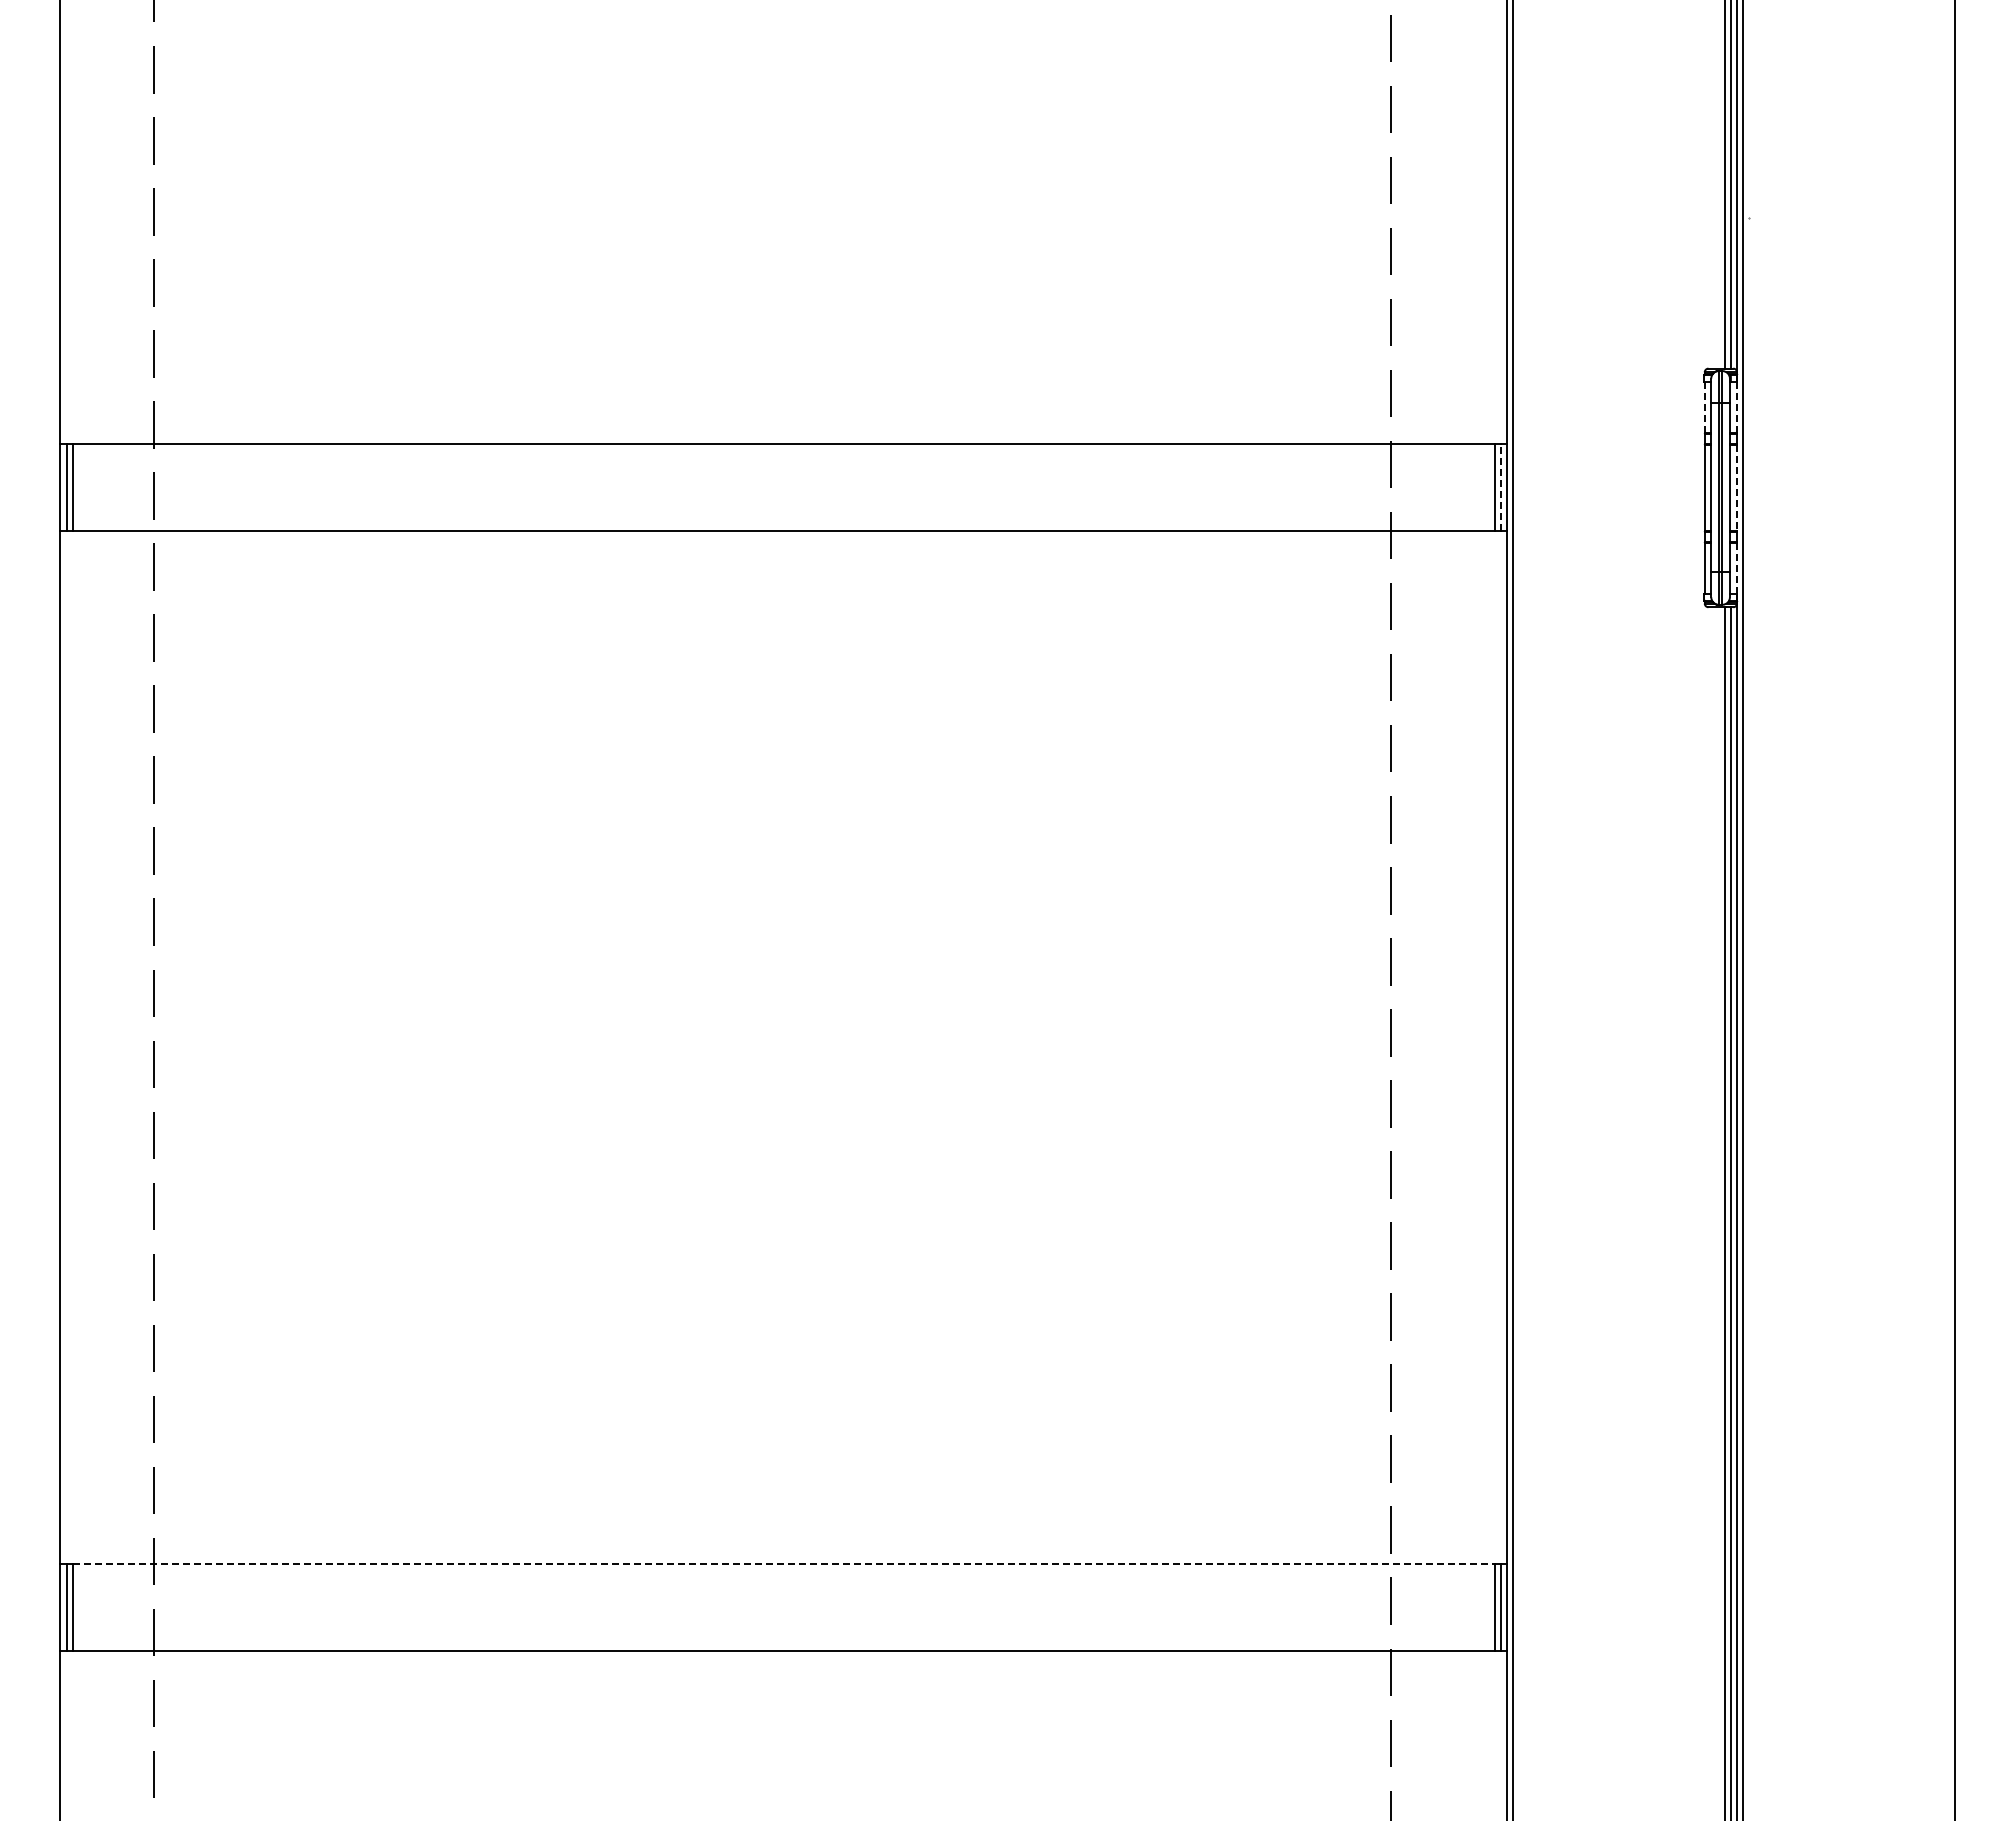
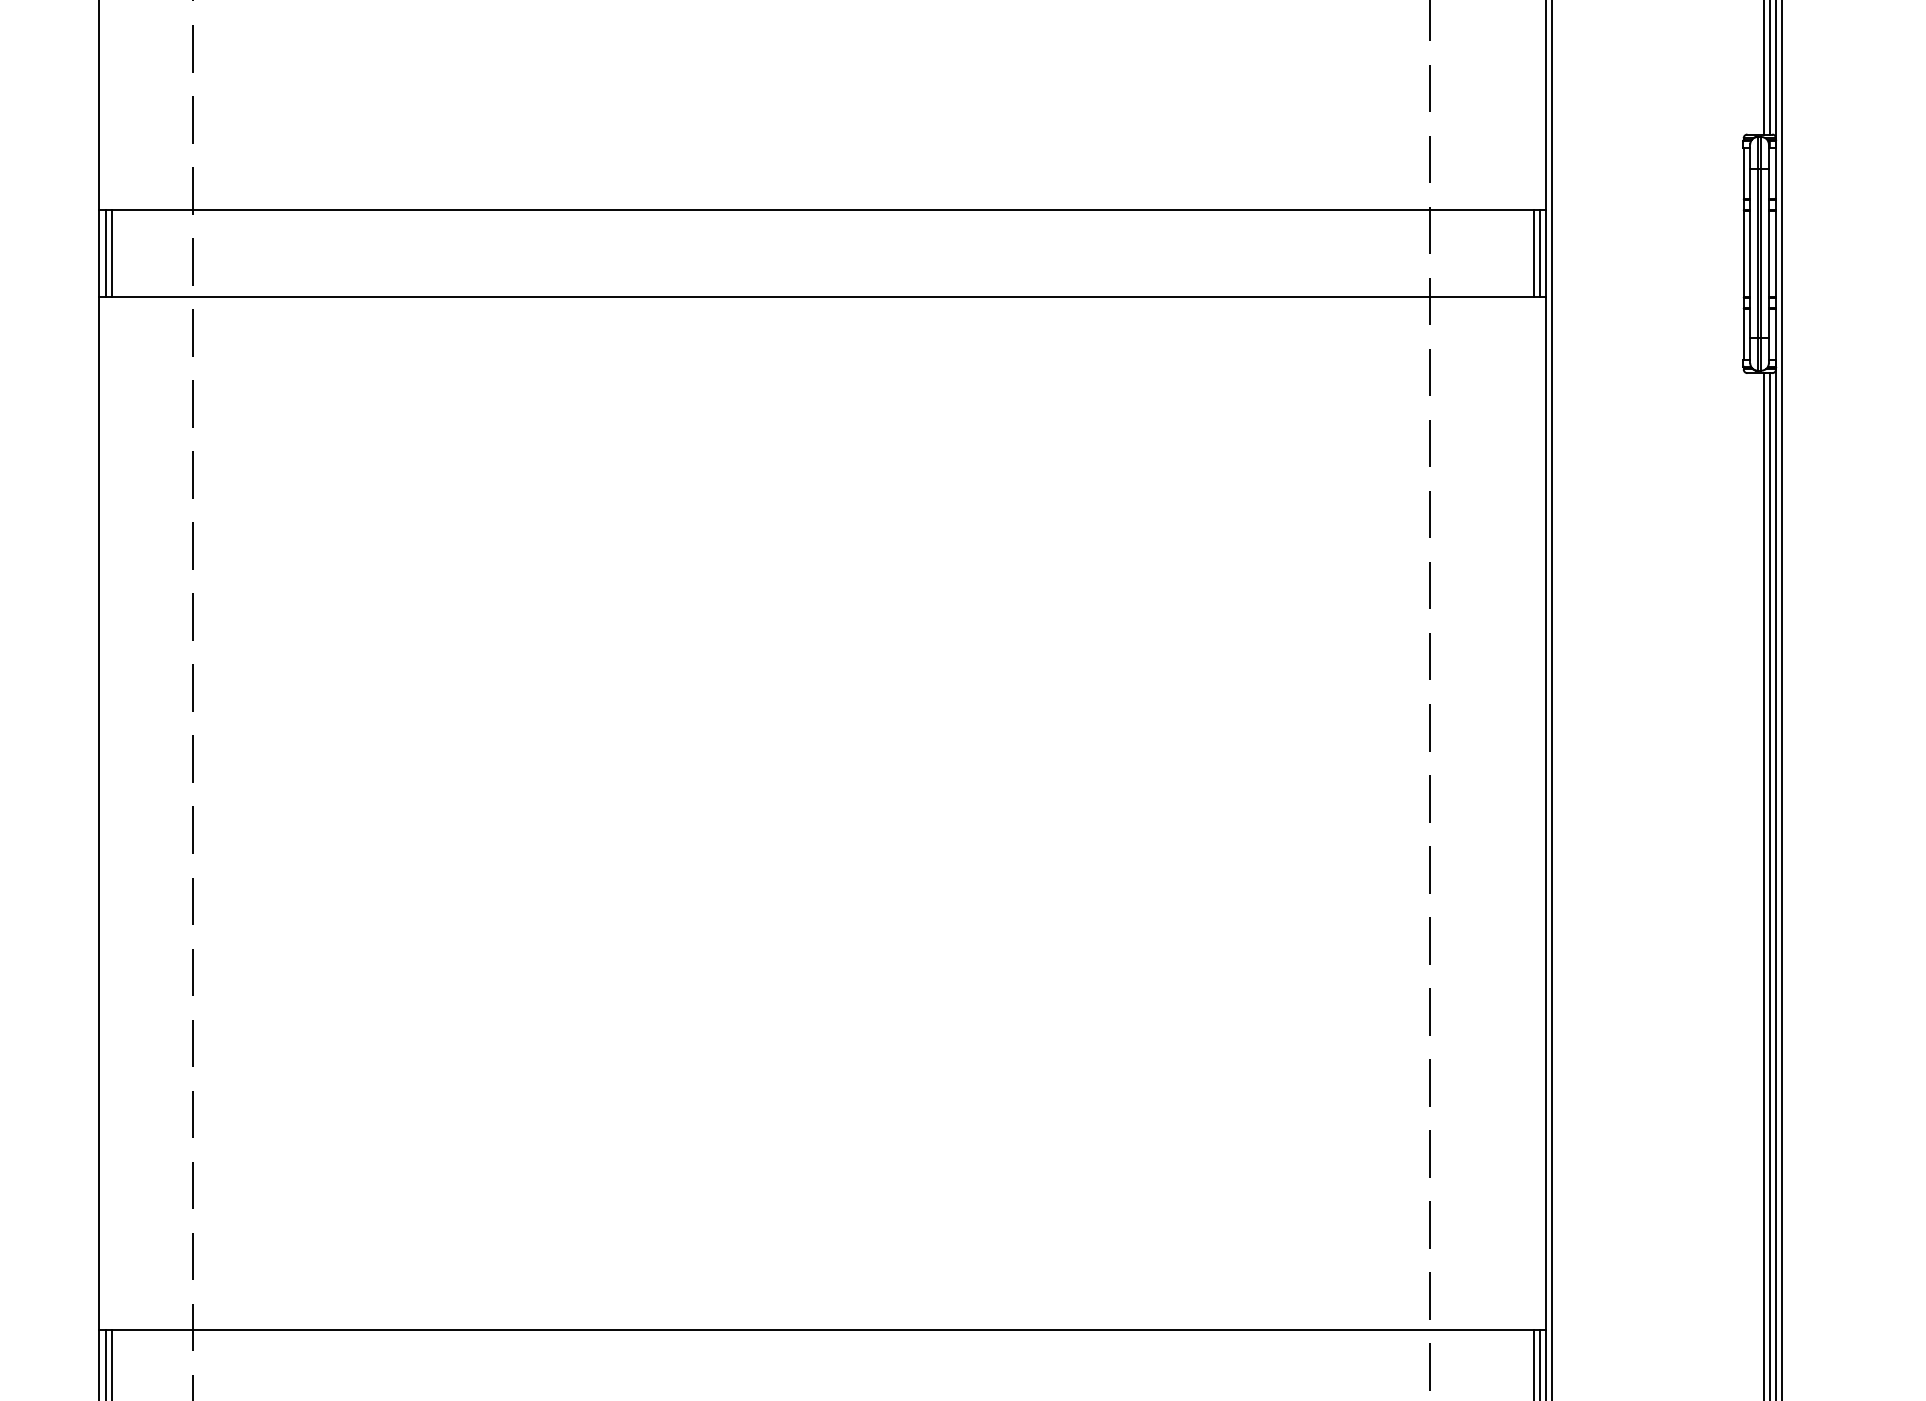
line: (1704, 407) -> (1743, 173), dashed -> solid
line: (1737, 407) -> (1776, 173), dashed -> solid
line: (1500, 487) -> (1539, 253), dashed -> solid
line: (1737, 487) -> (1776, 253), dashed -> solid
line: (1737, 568) -> (1776, 334), dashed -> solid
line: (783, 1563) -> (822, 1329), dashed -> solid

